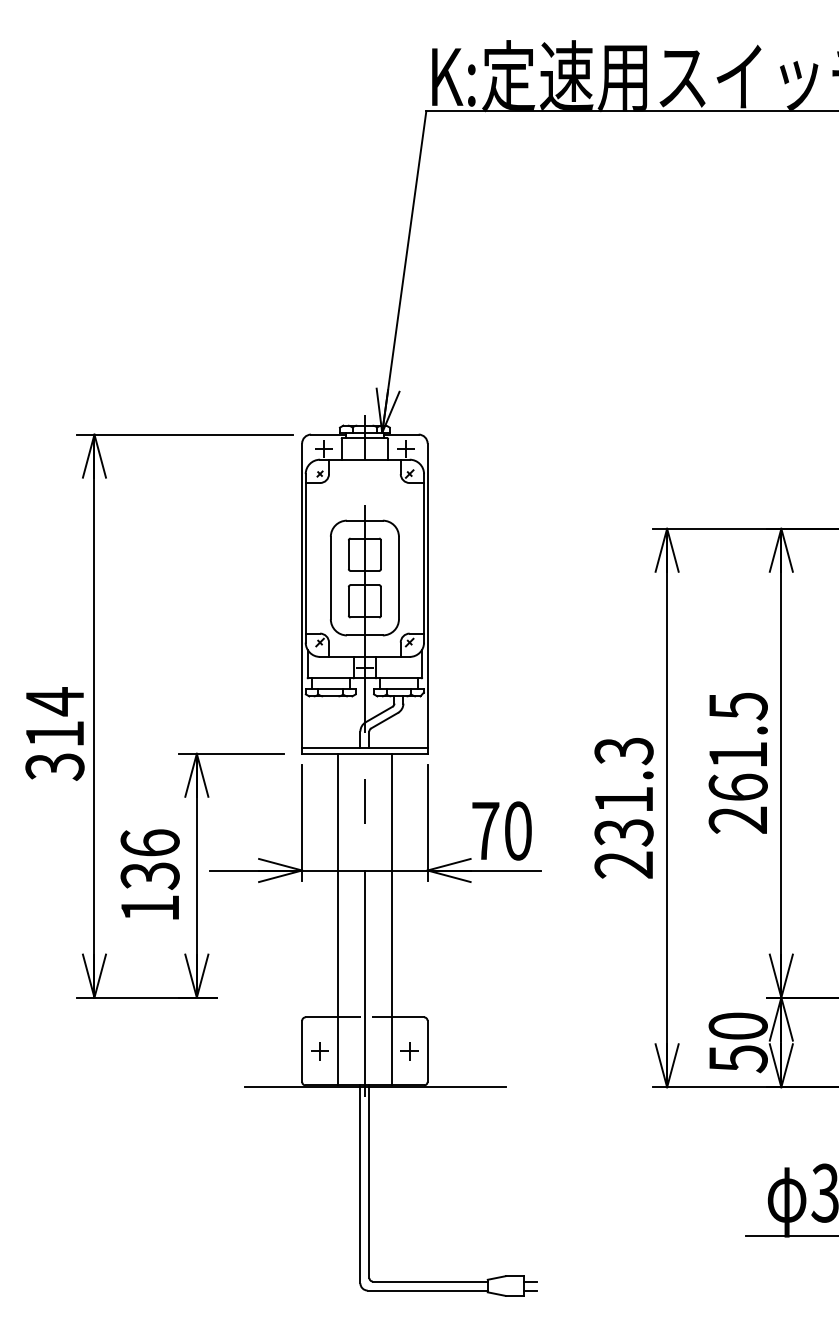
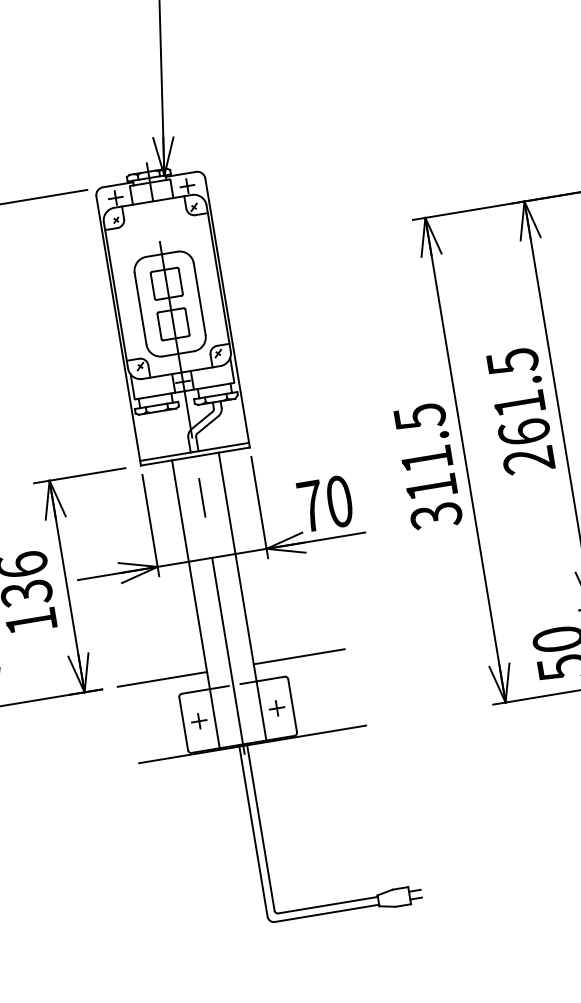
text: (623, 808) -> (427, 466), 231.3 -> 311.5
line: (286, 997) -> (162, 679), added
line: (443, 997) -> (298, 656), added

